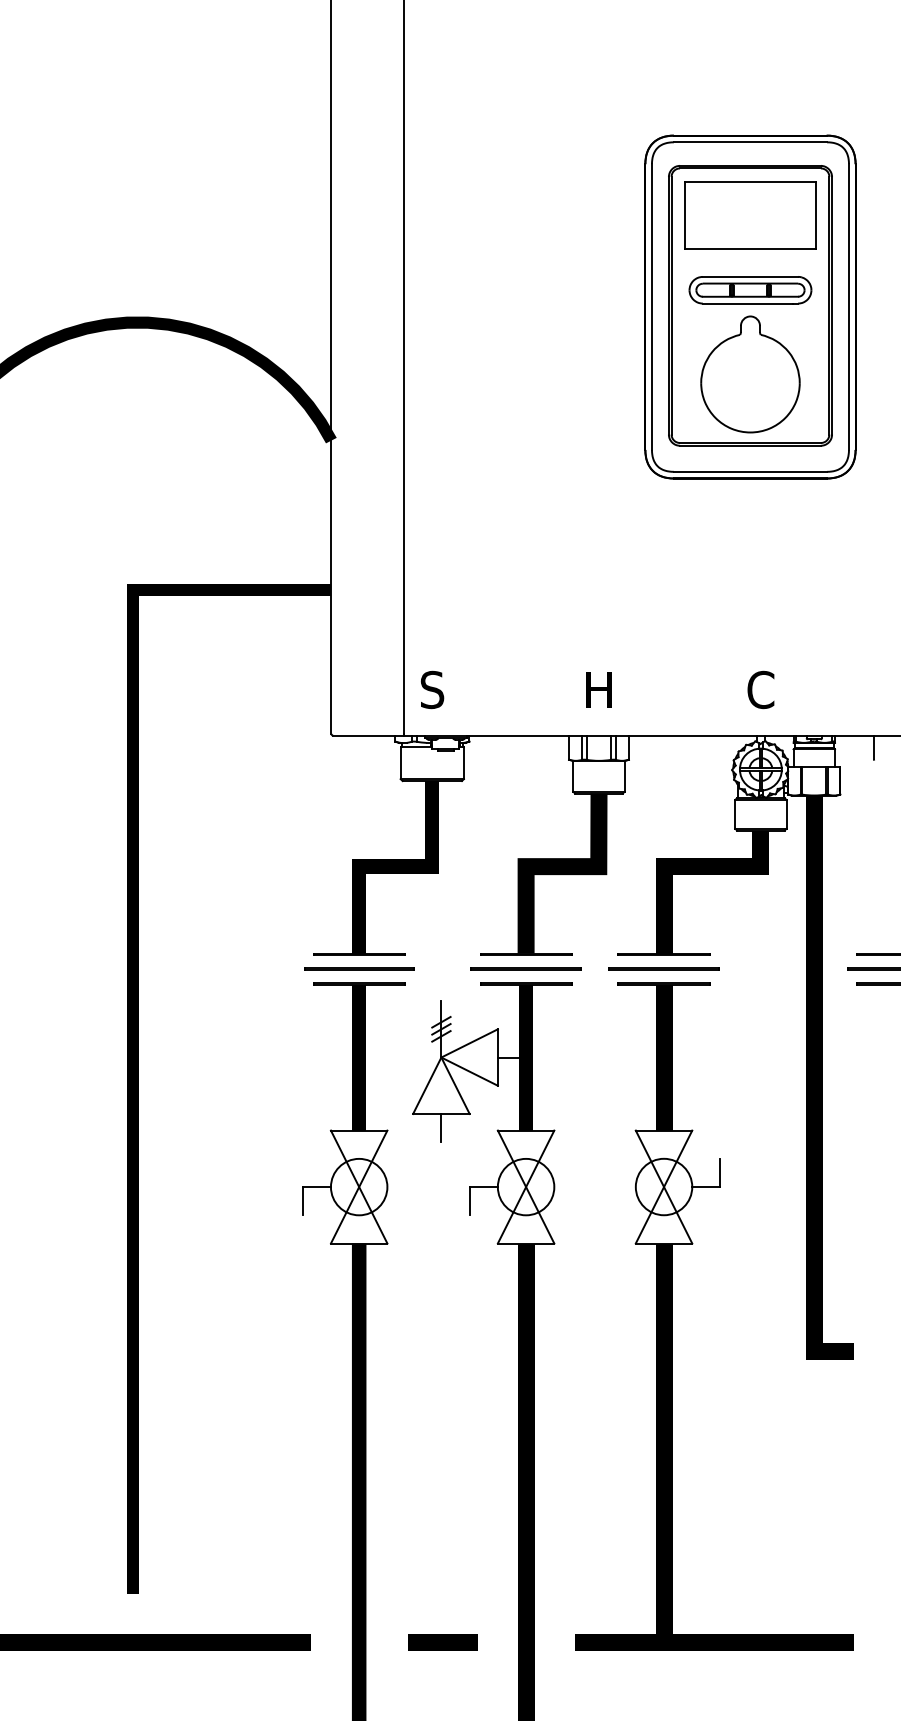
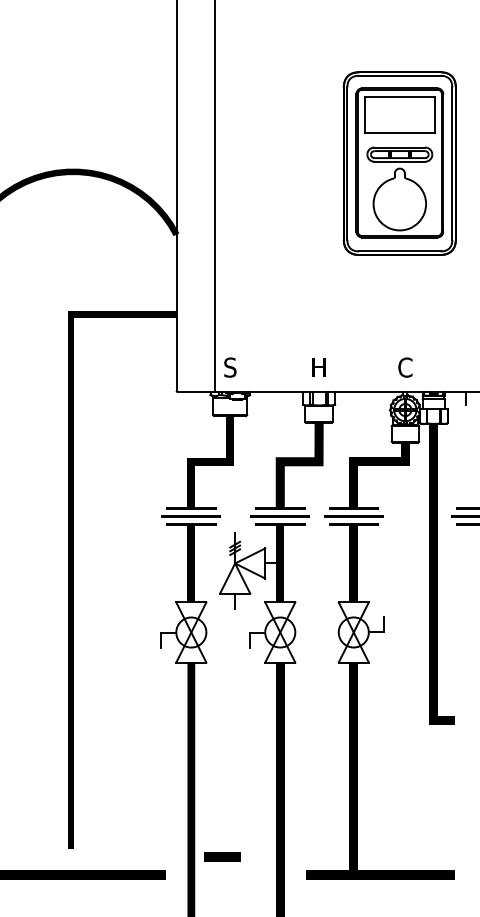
line: (442, 1641) -> (222, 856), moved

